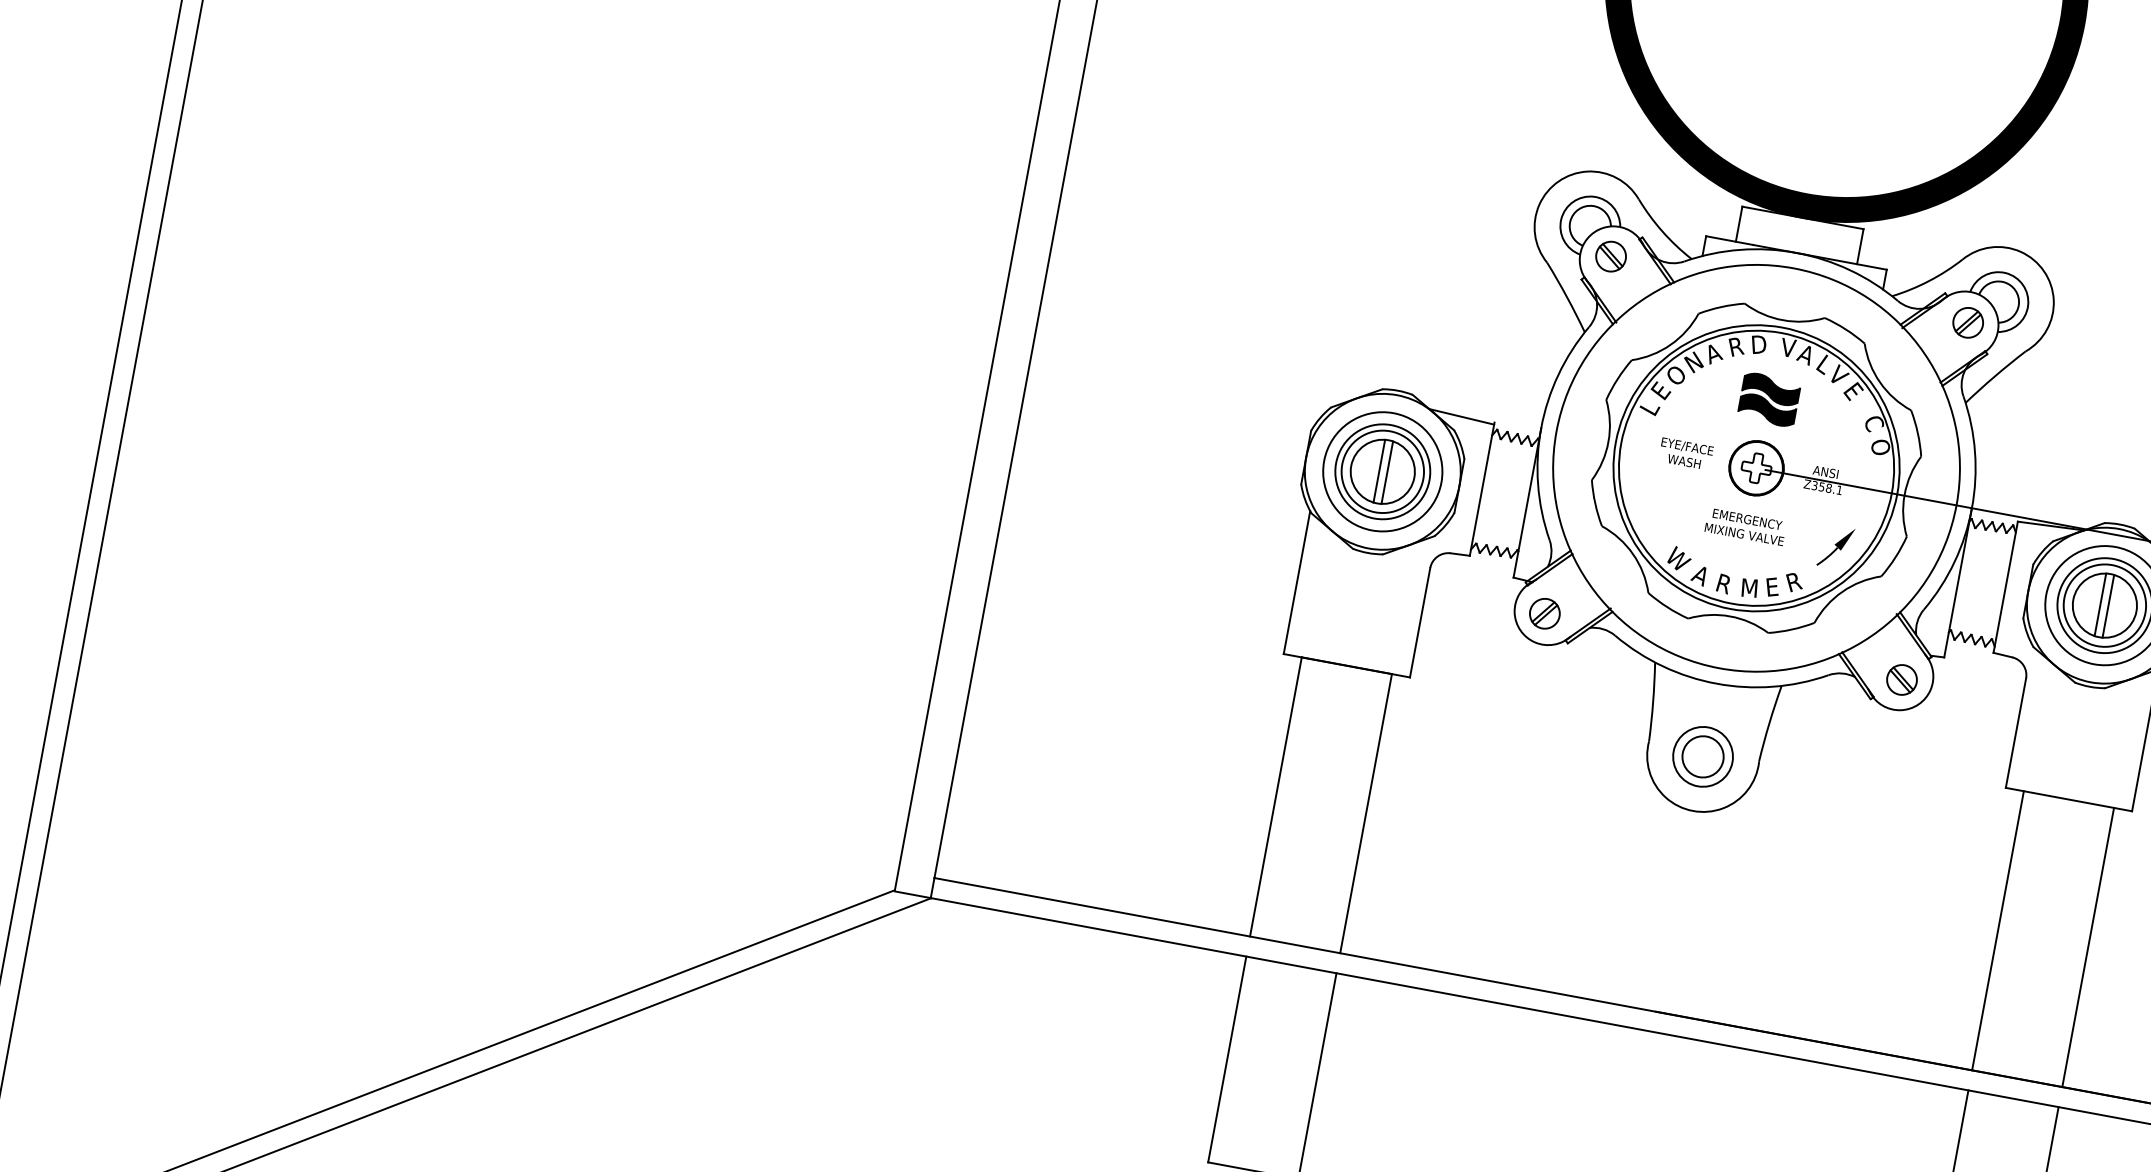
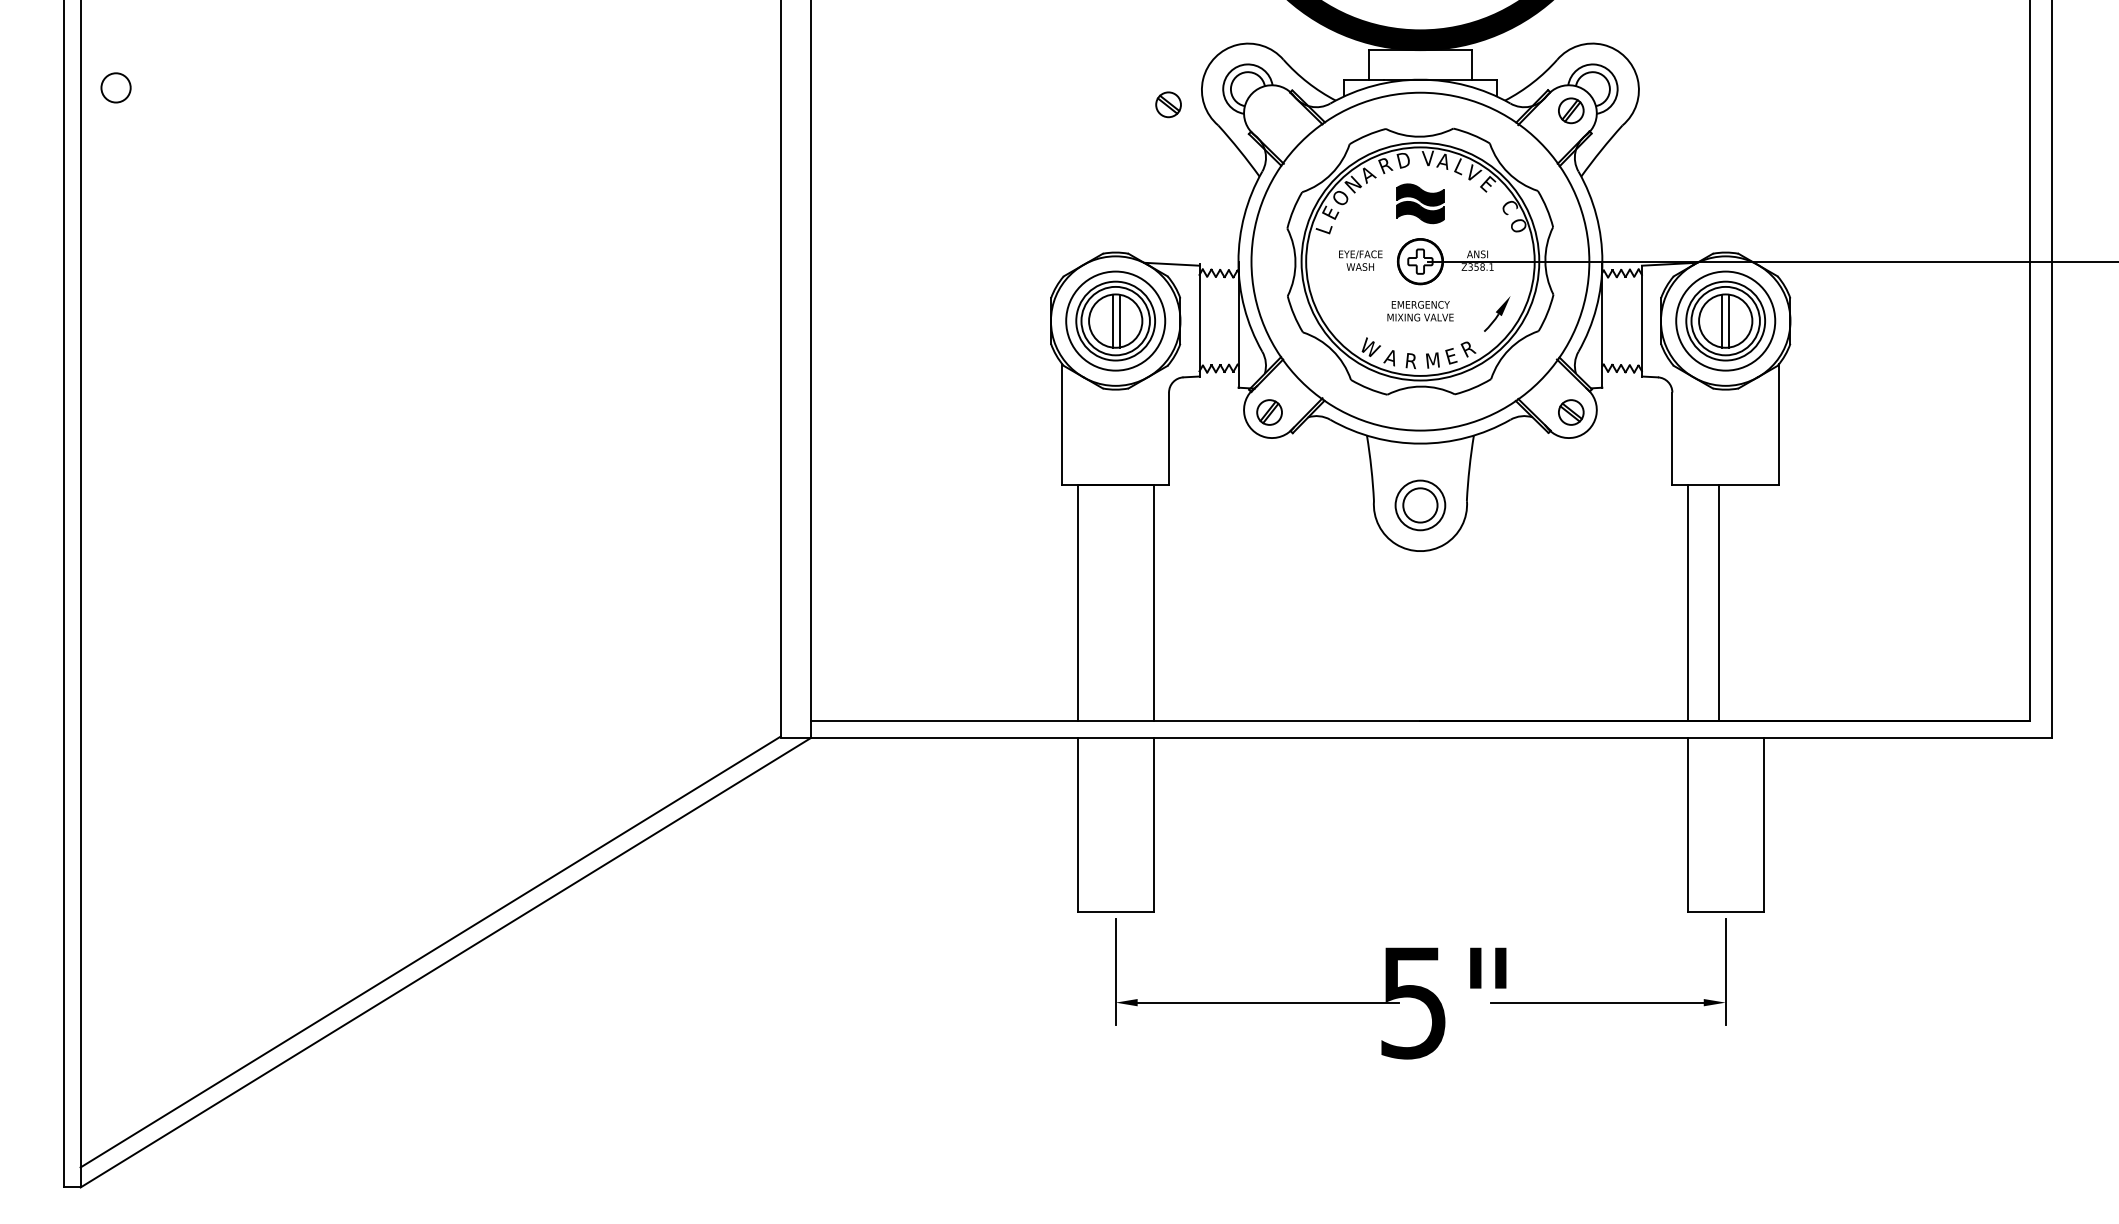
part: (1611, 256) -> (1168, 104), moved
line: (2087, 947) -> (1718, 602), moved

